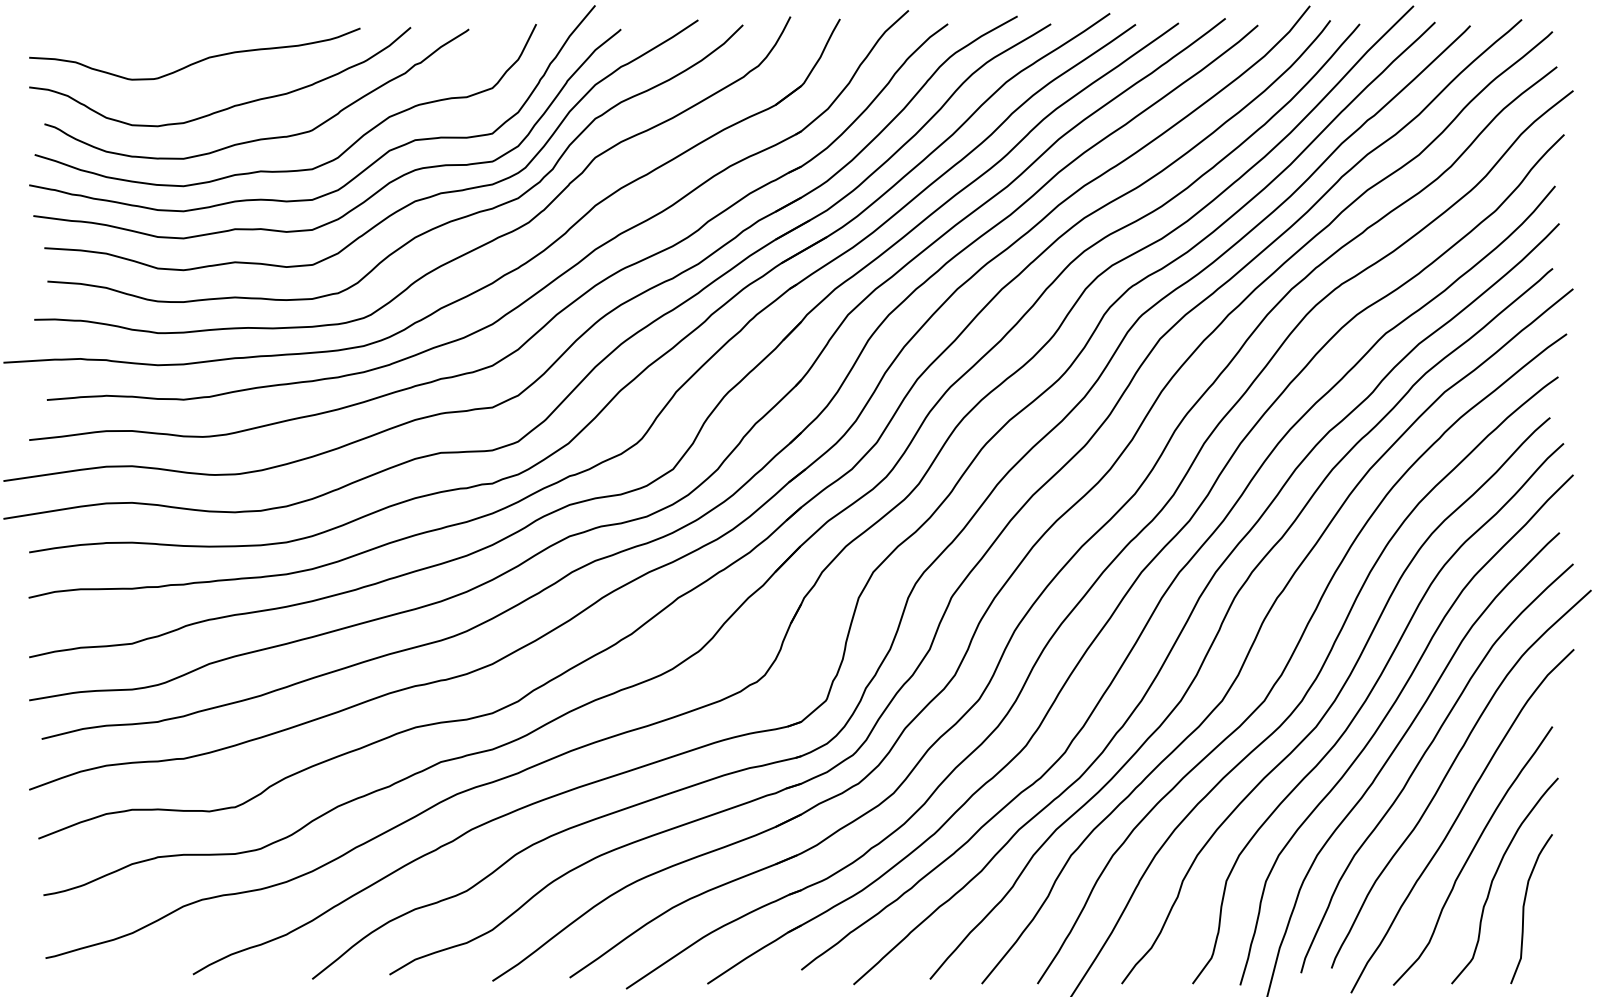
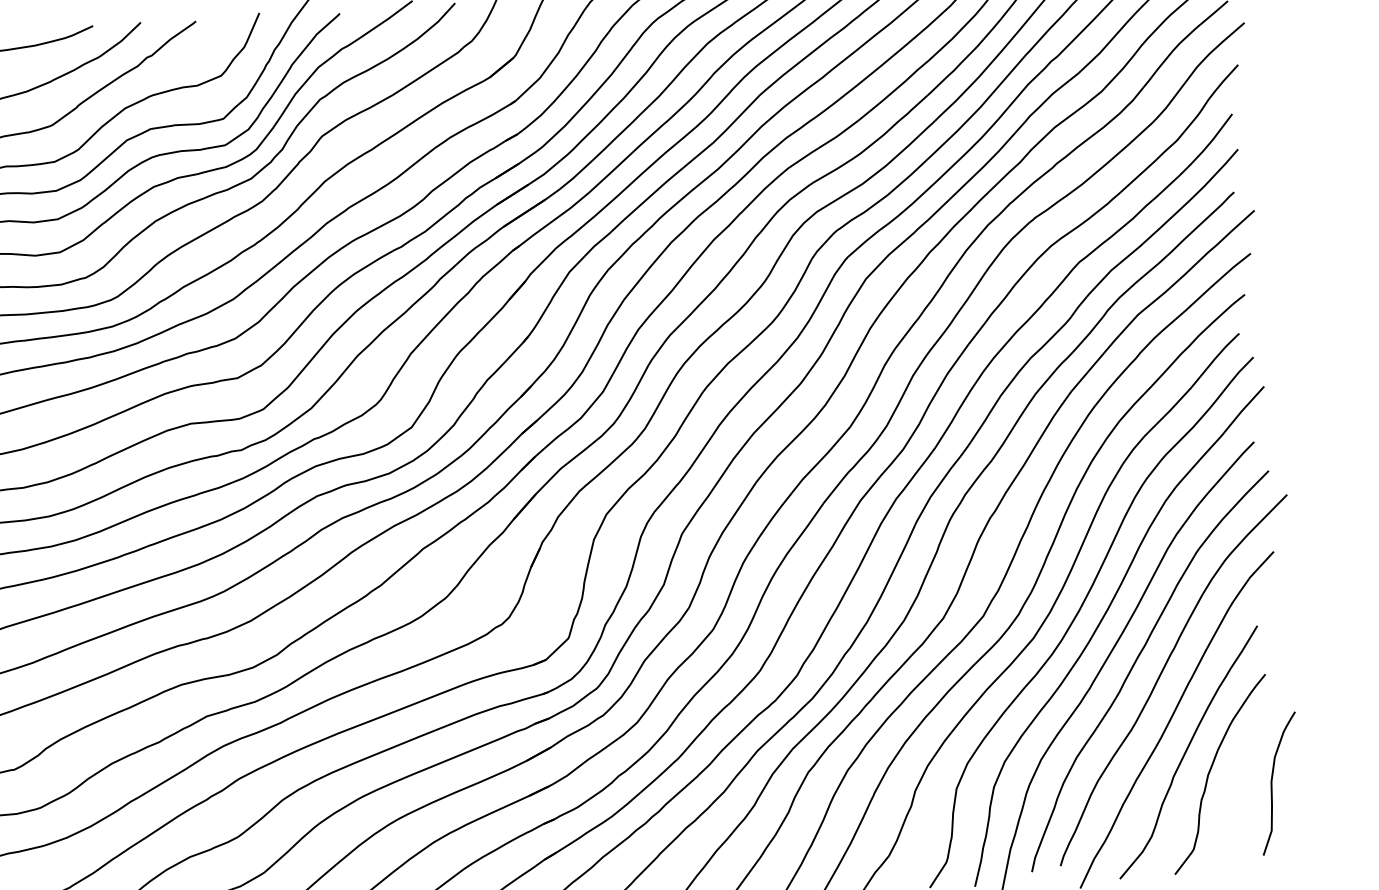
curve: (1524, 909) -> (1272, 784), moved

